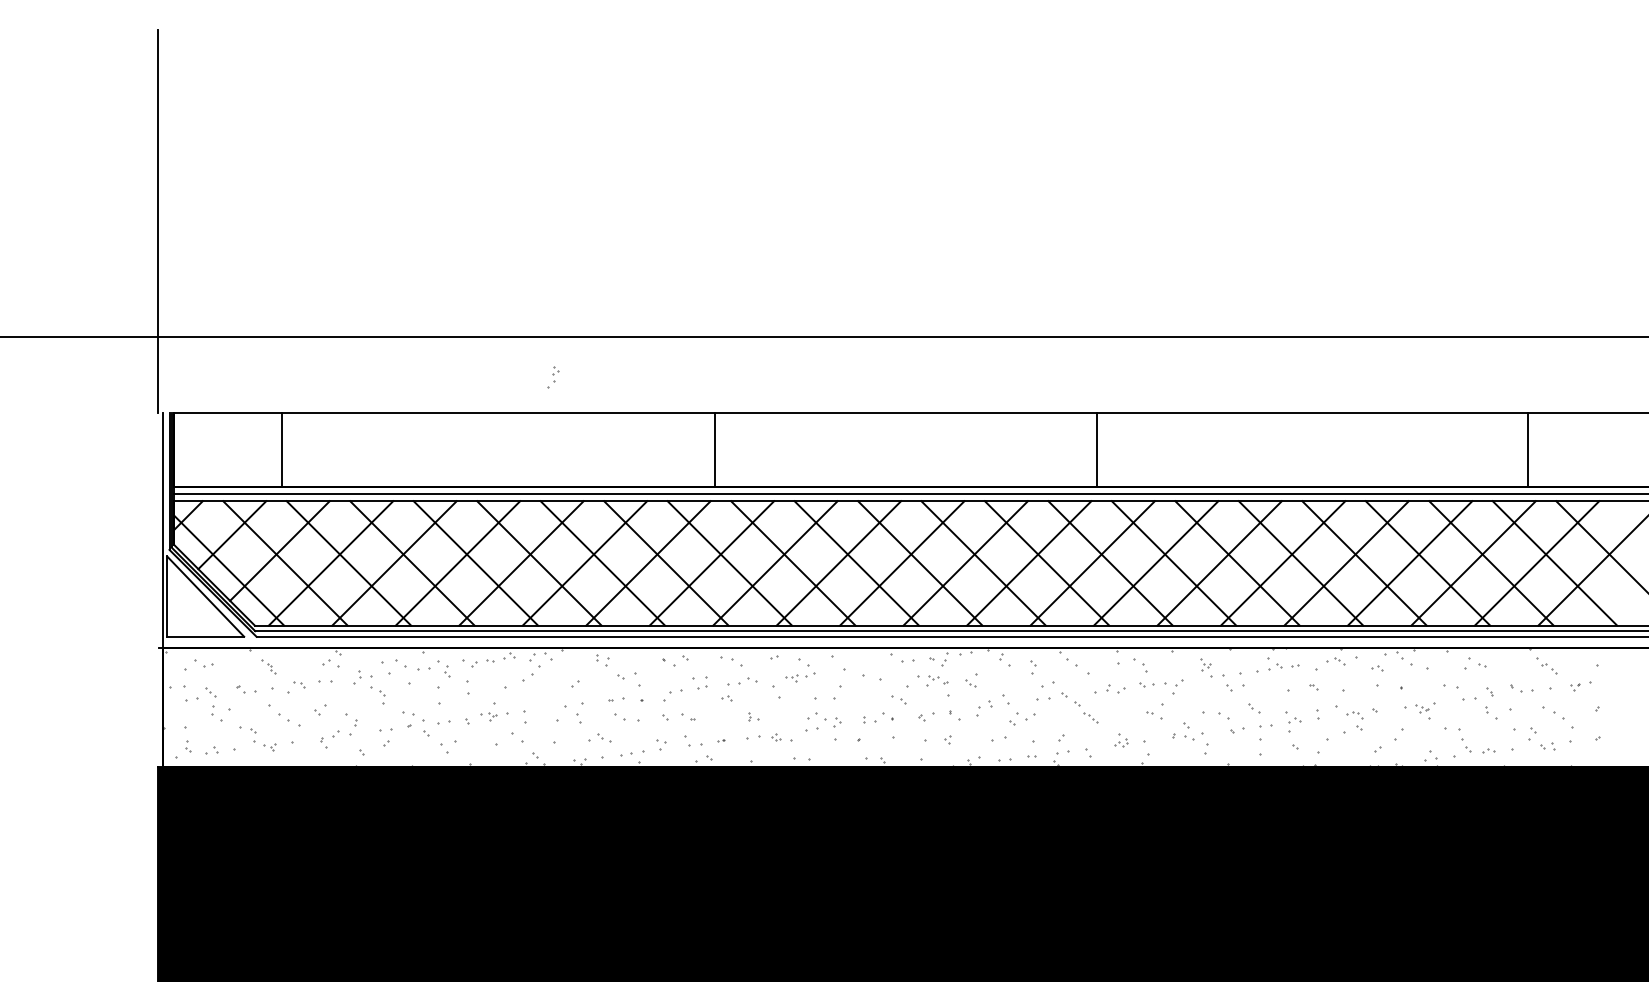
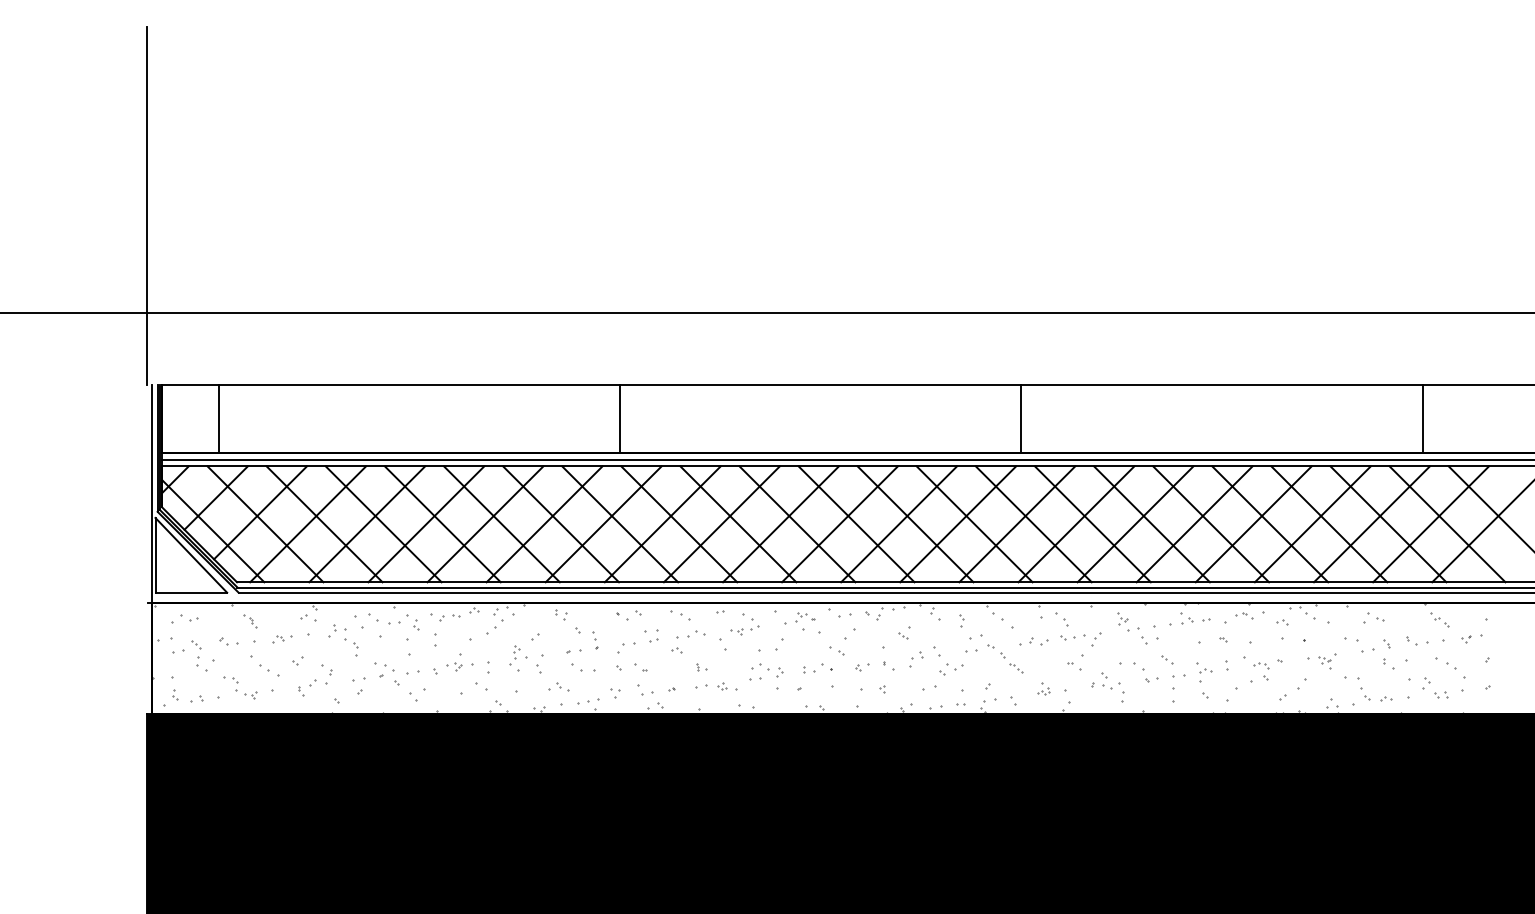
part: (552, 377) -> (514, 655), moved
line: (282, 449) -> (219, 418), moved
line: (714, 449) -> (620, 418), moved
part: (937, 680) -> (805, 617), moved
part: (303, 687) -> (282, 639), size x0.62
part: (639, 688) -> (595, 640), size x0.62

